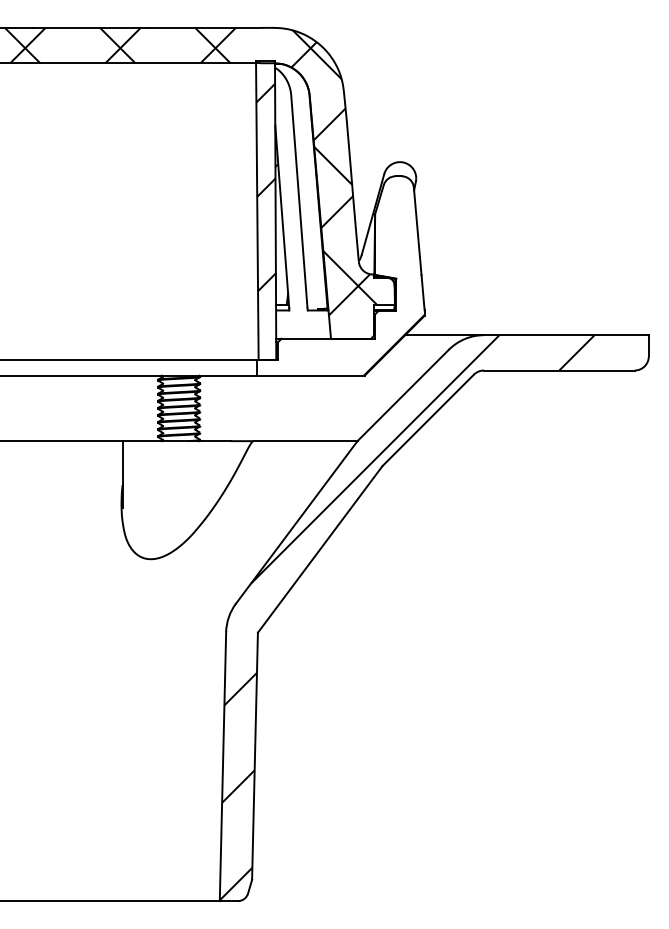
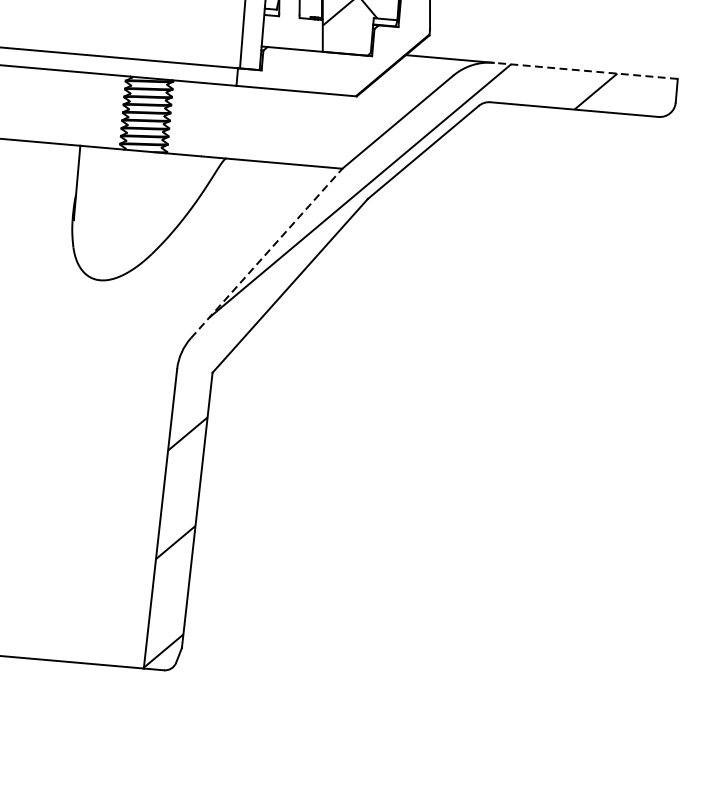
line: (565, 335) -> (584, 71), solid -> dashed
line: (297, 522) -> (267, 253), solid -> dashed

